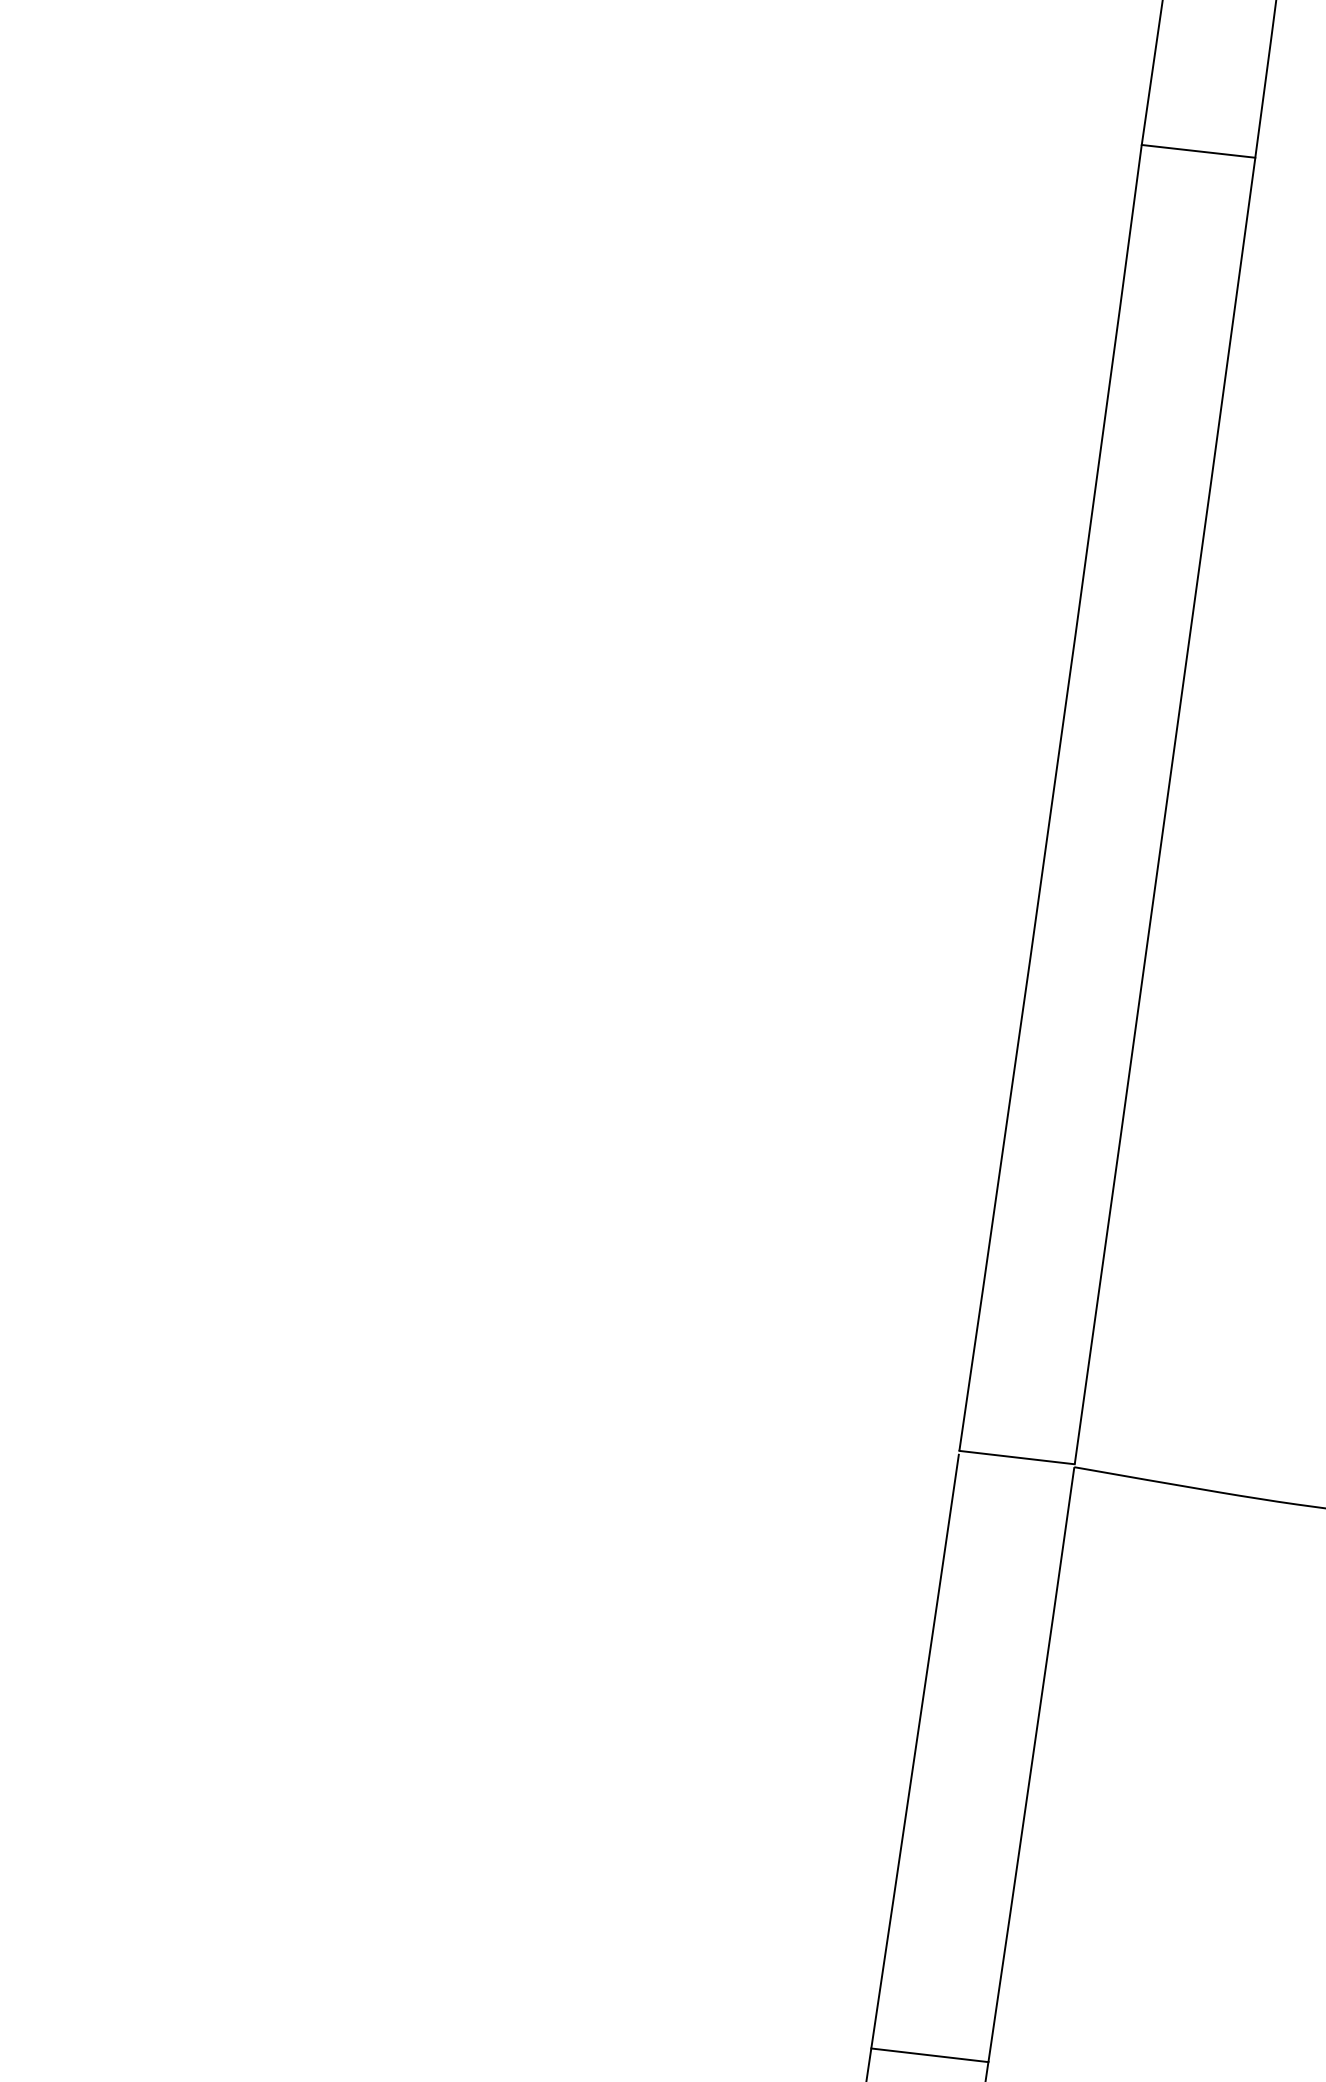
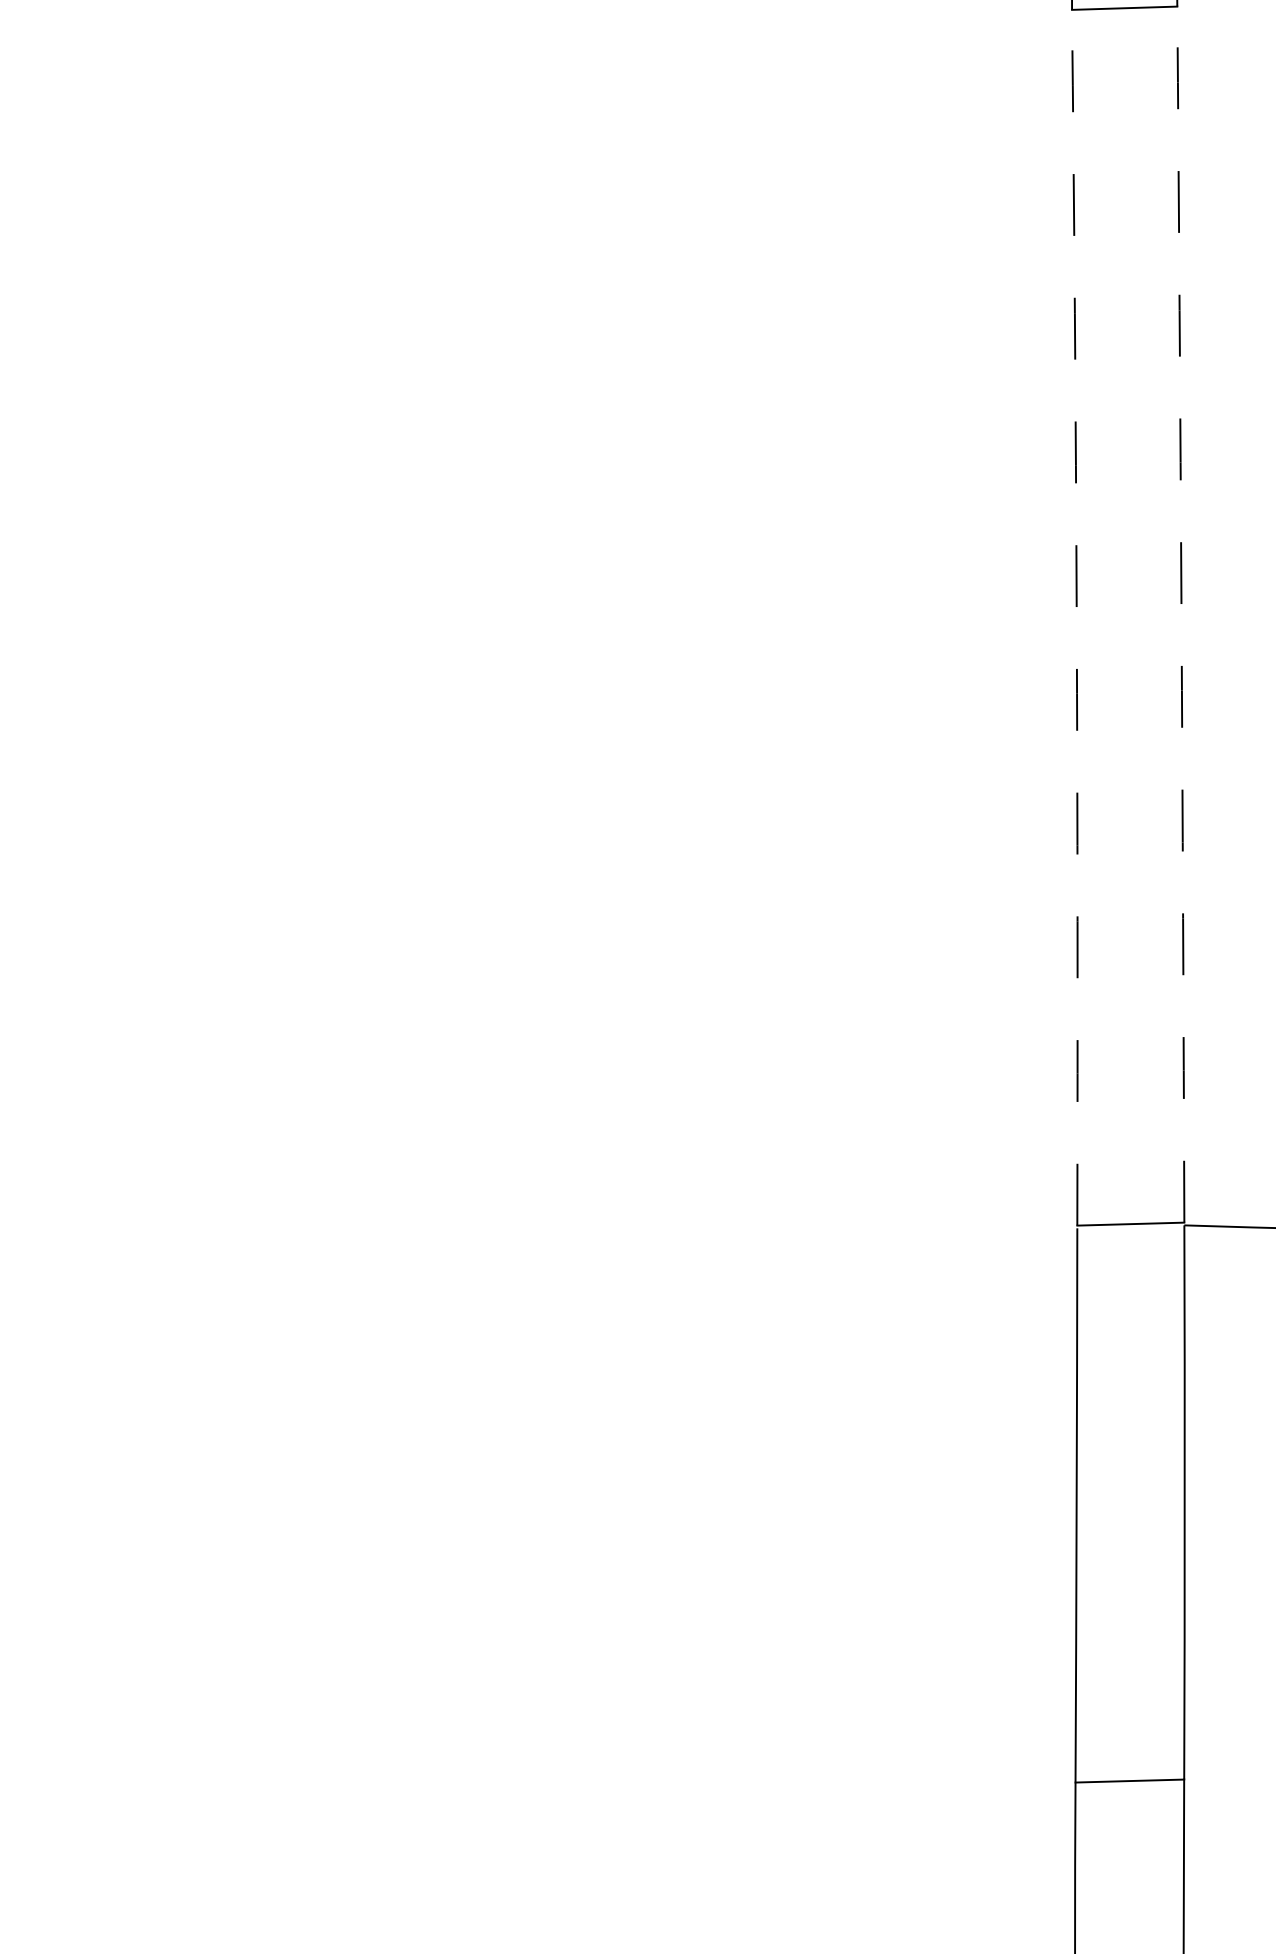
arc: (1052, 797) -> (1076, 617), solid -> dashed
arc: (1165, 810) -> (1181, 614), solid -> dashed

